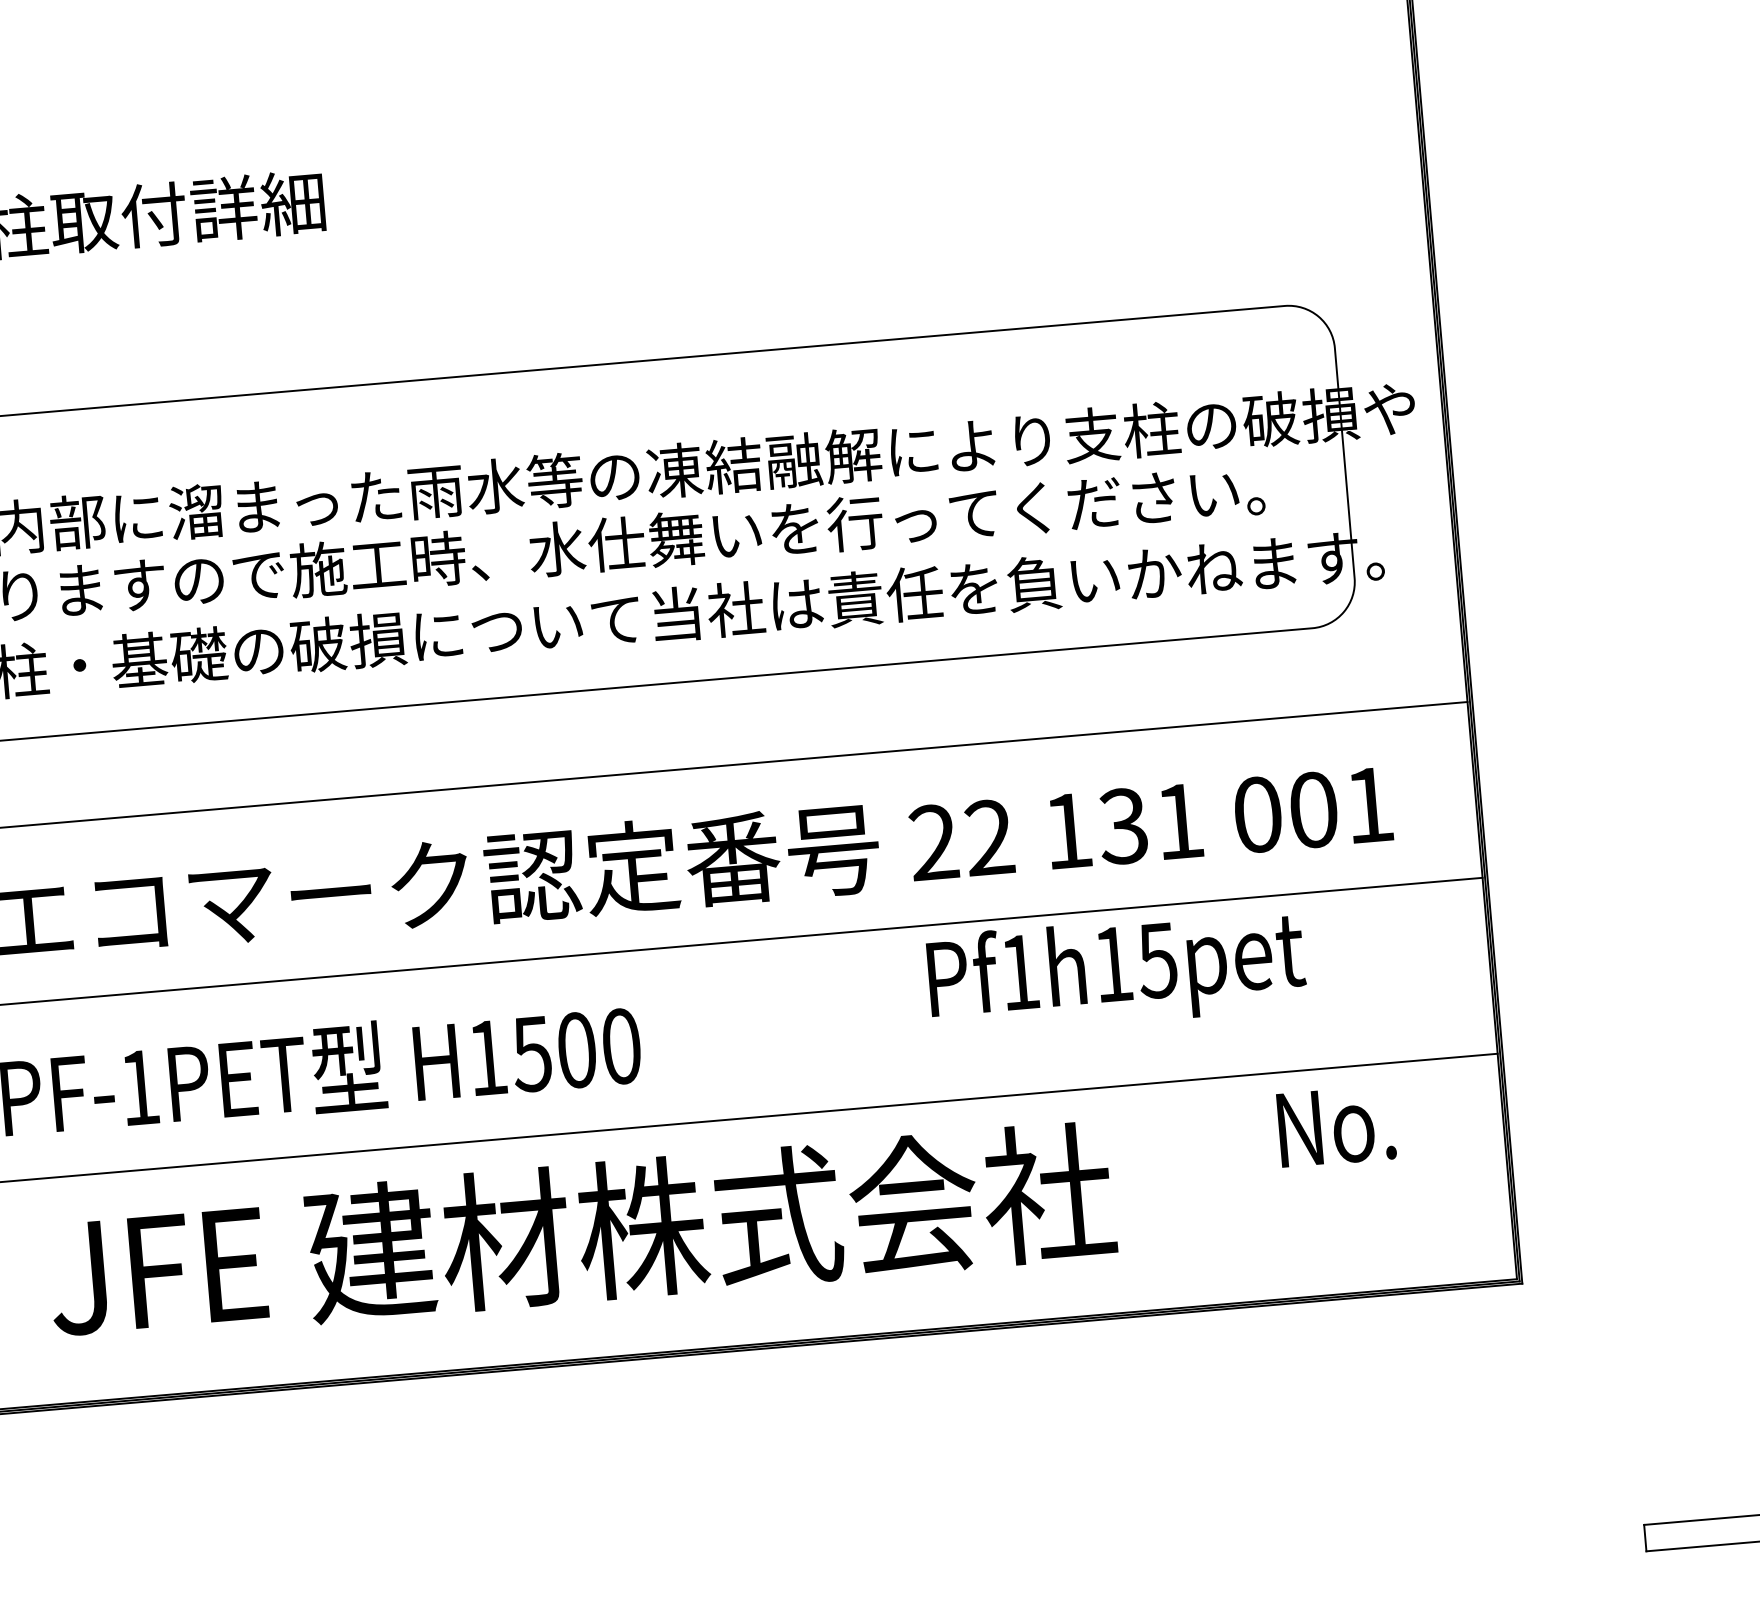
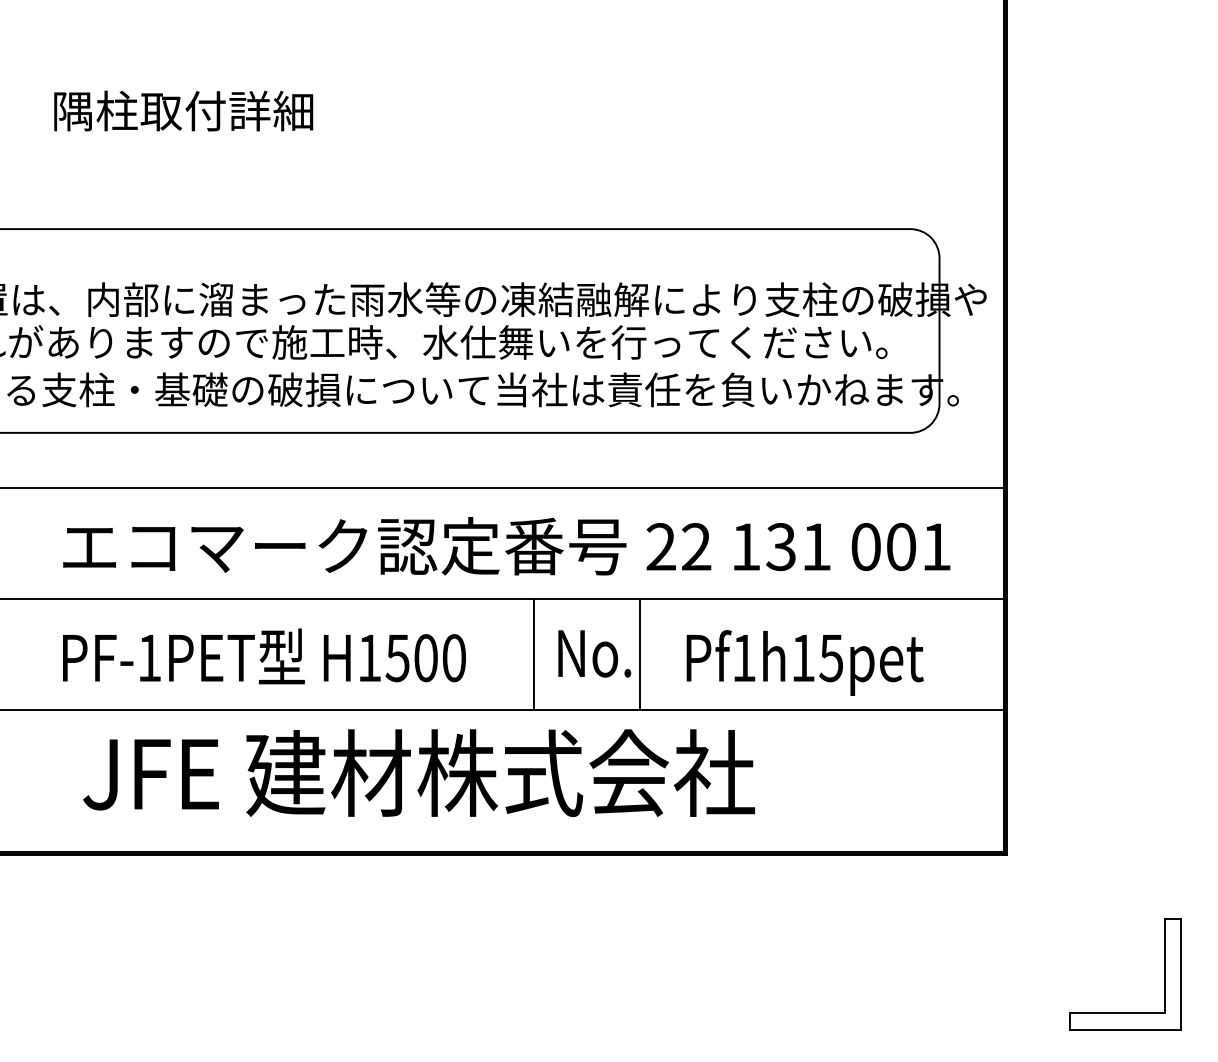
text: (1115, 971) -> (804, 662), moved
line: (913, 1013) -> (639, 653), added
line: (747, 1028) -> (534, 653), added
text: (1336, 1125) -> (594, 653), moved

